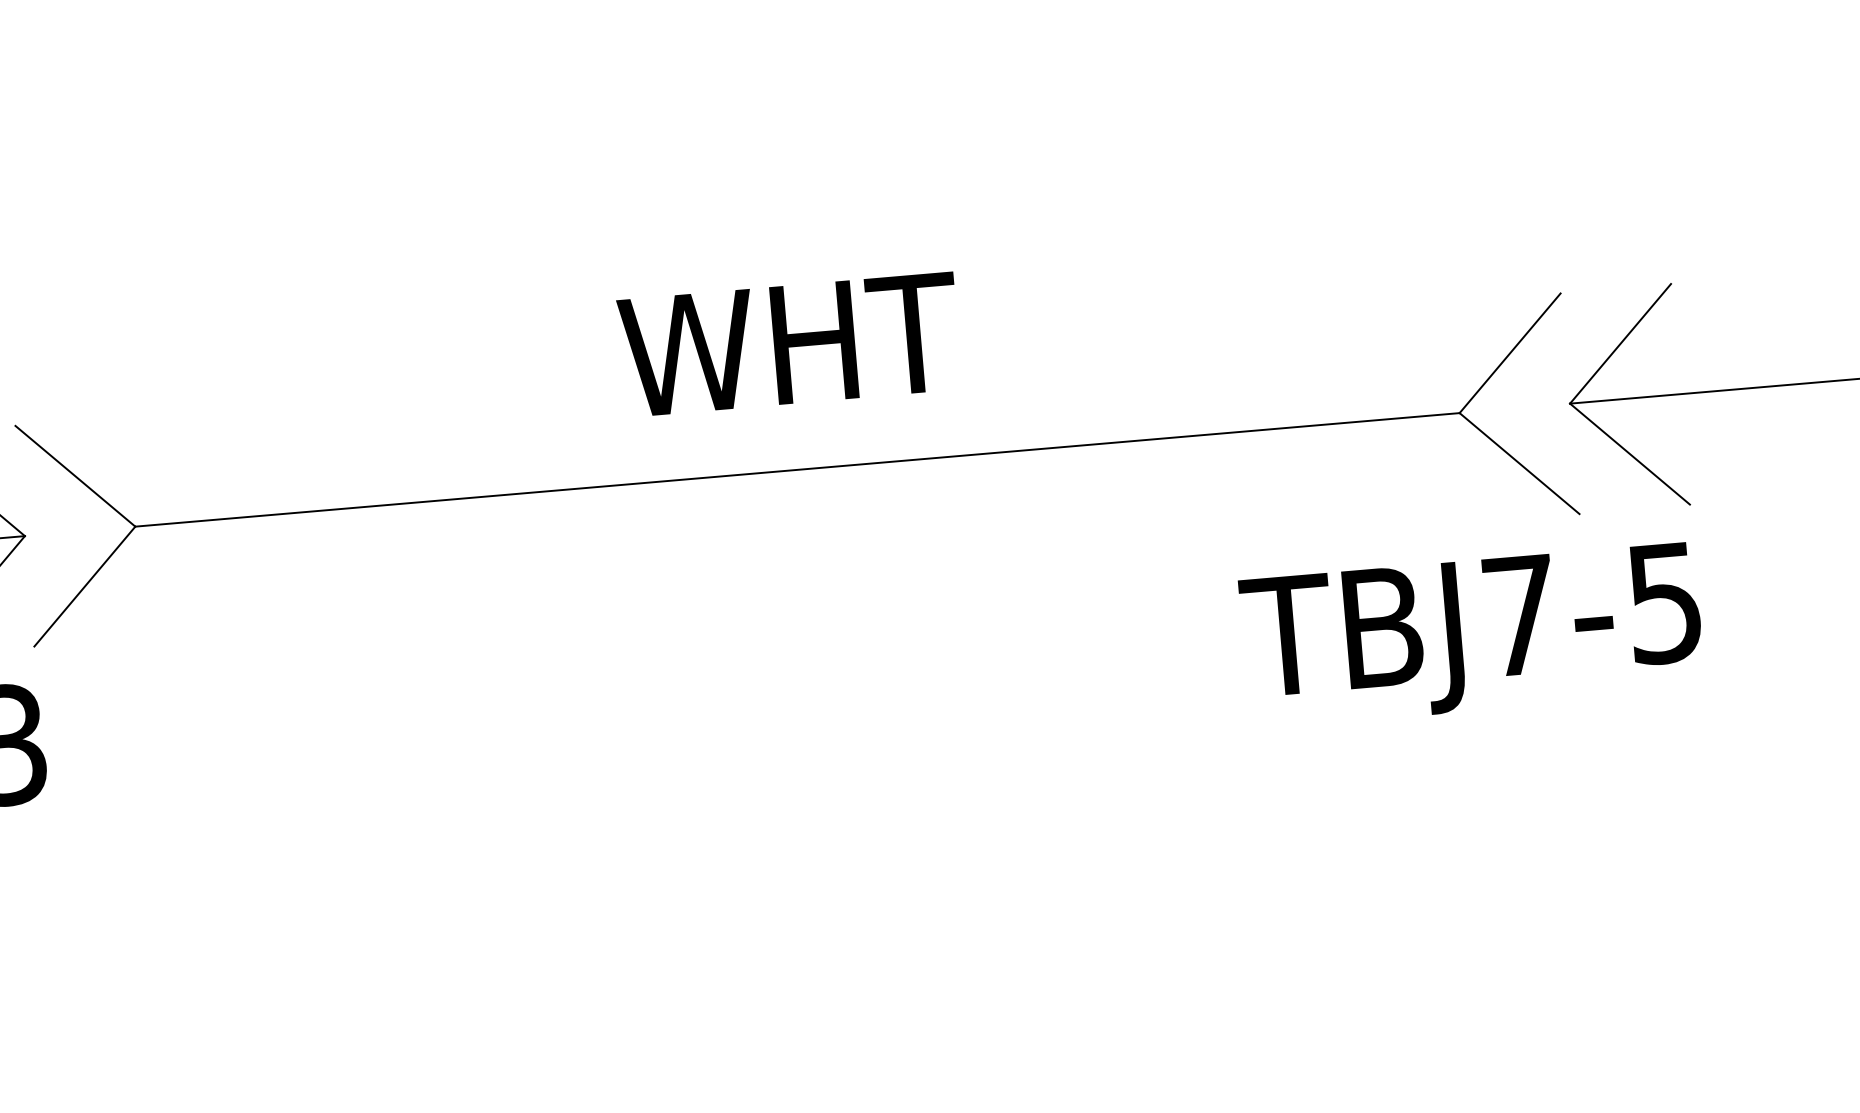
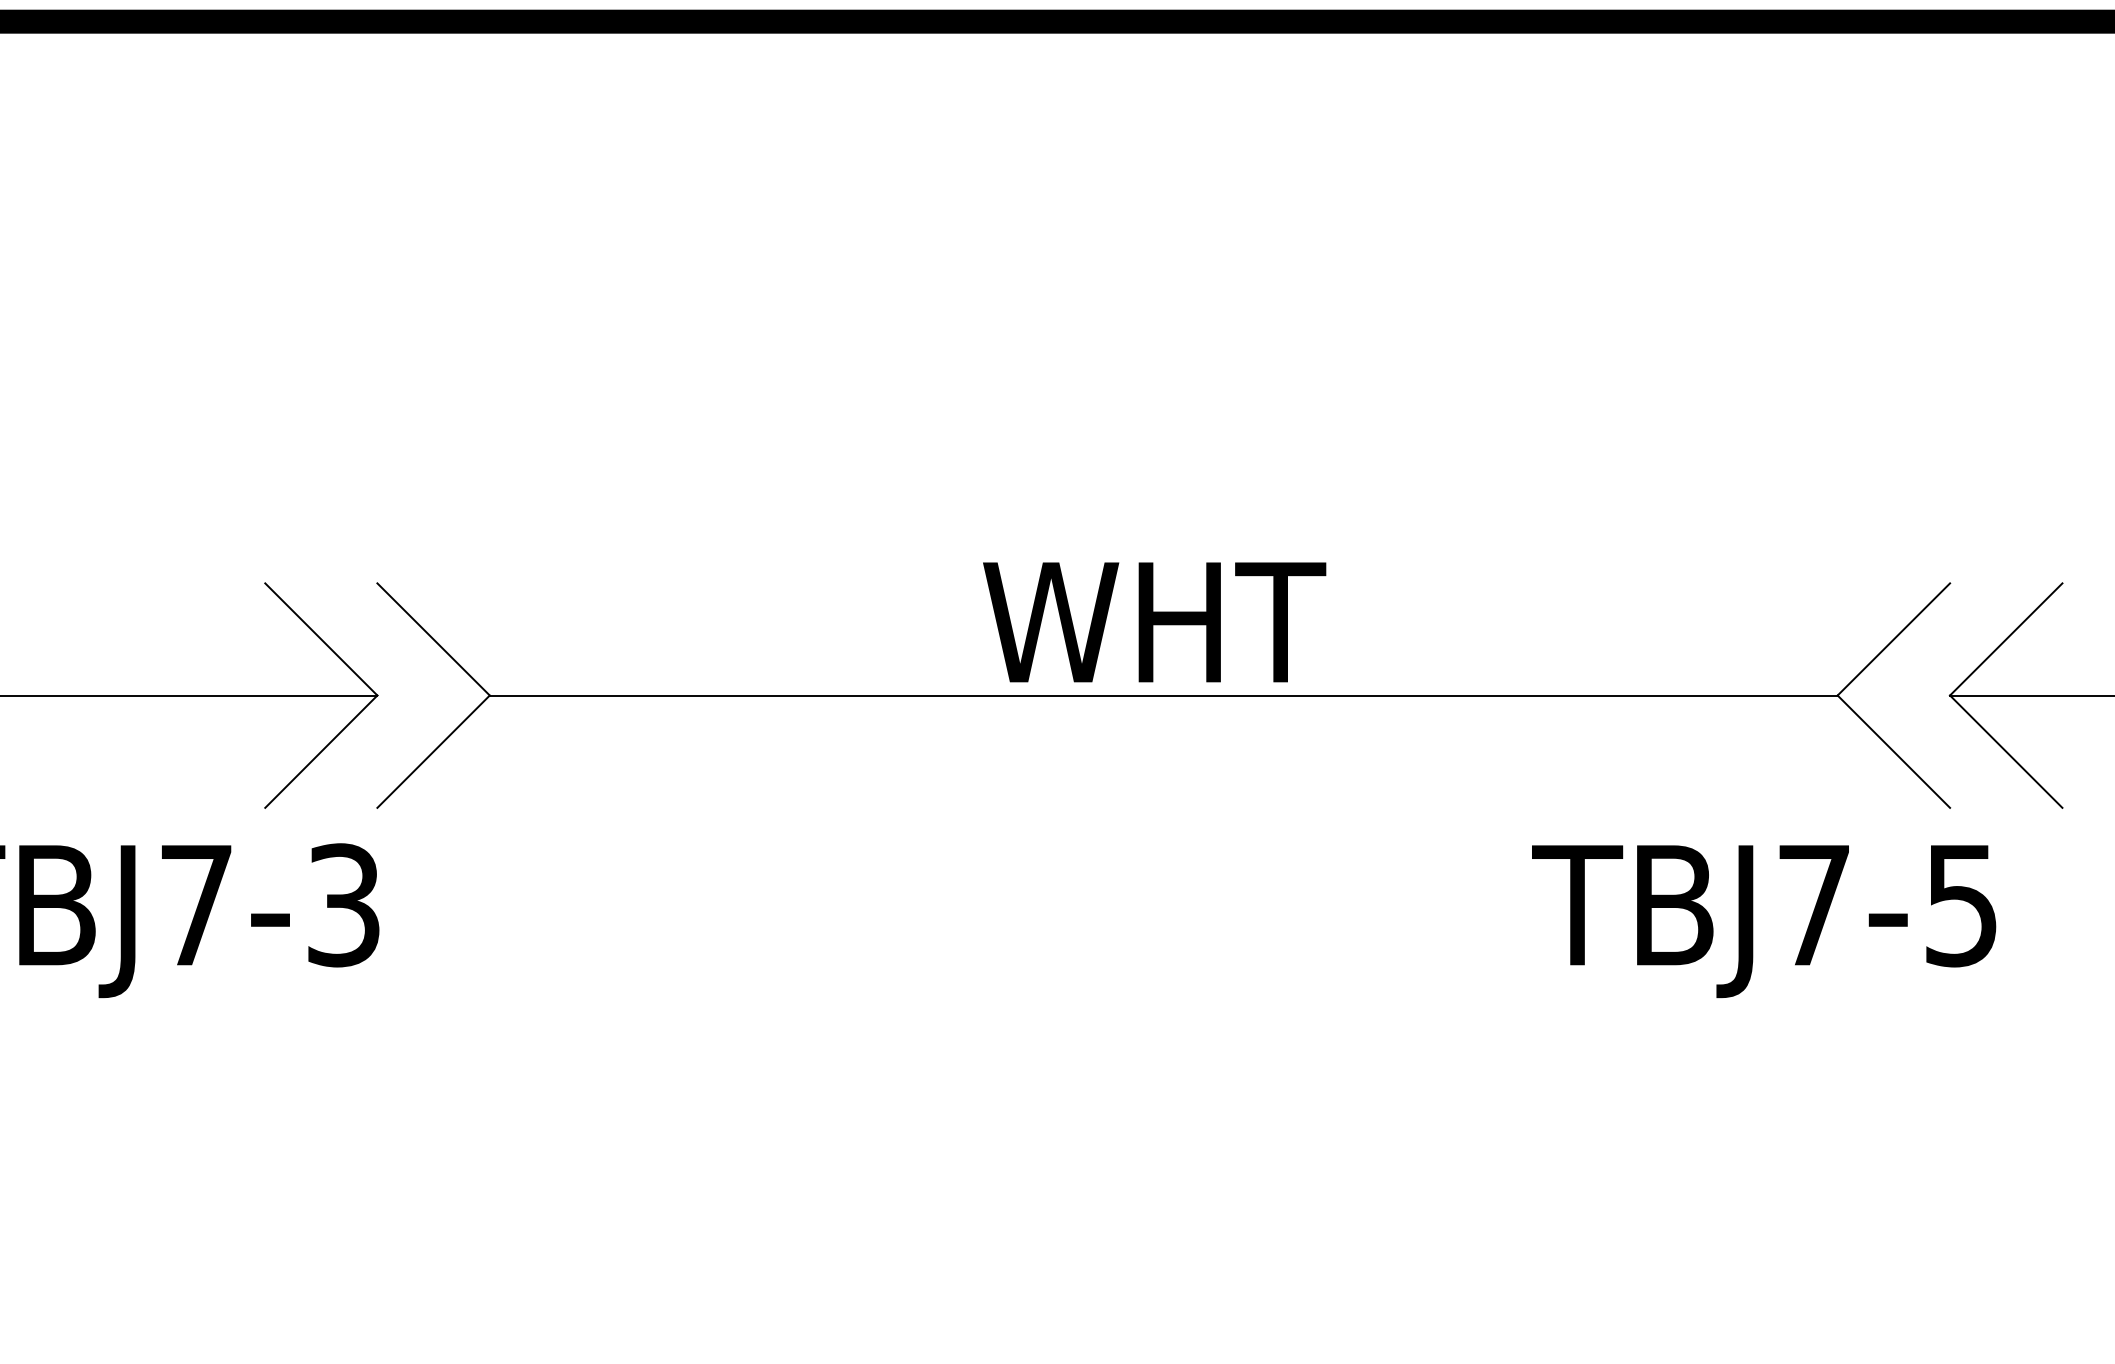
text: (789, 344) -> (1154, 622), moved
text: (1472, 635) -> (1764, 921), moved

